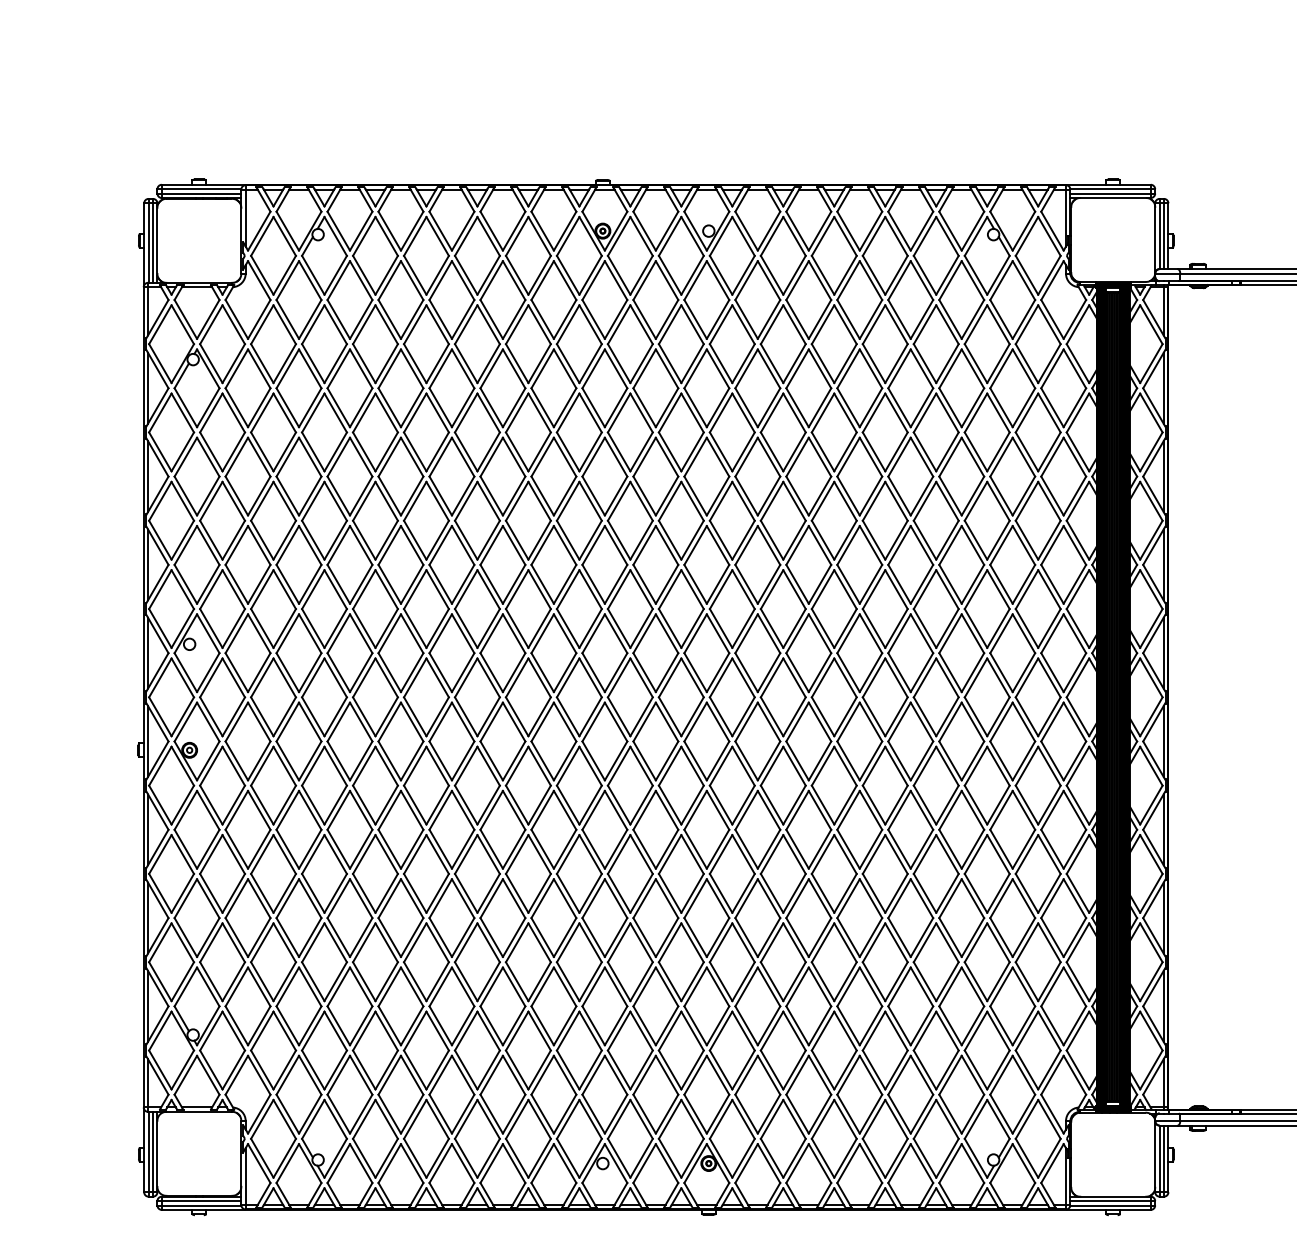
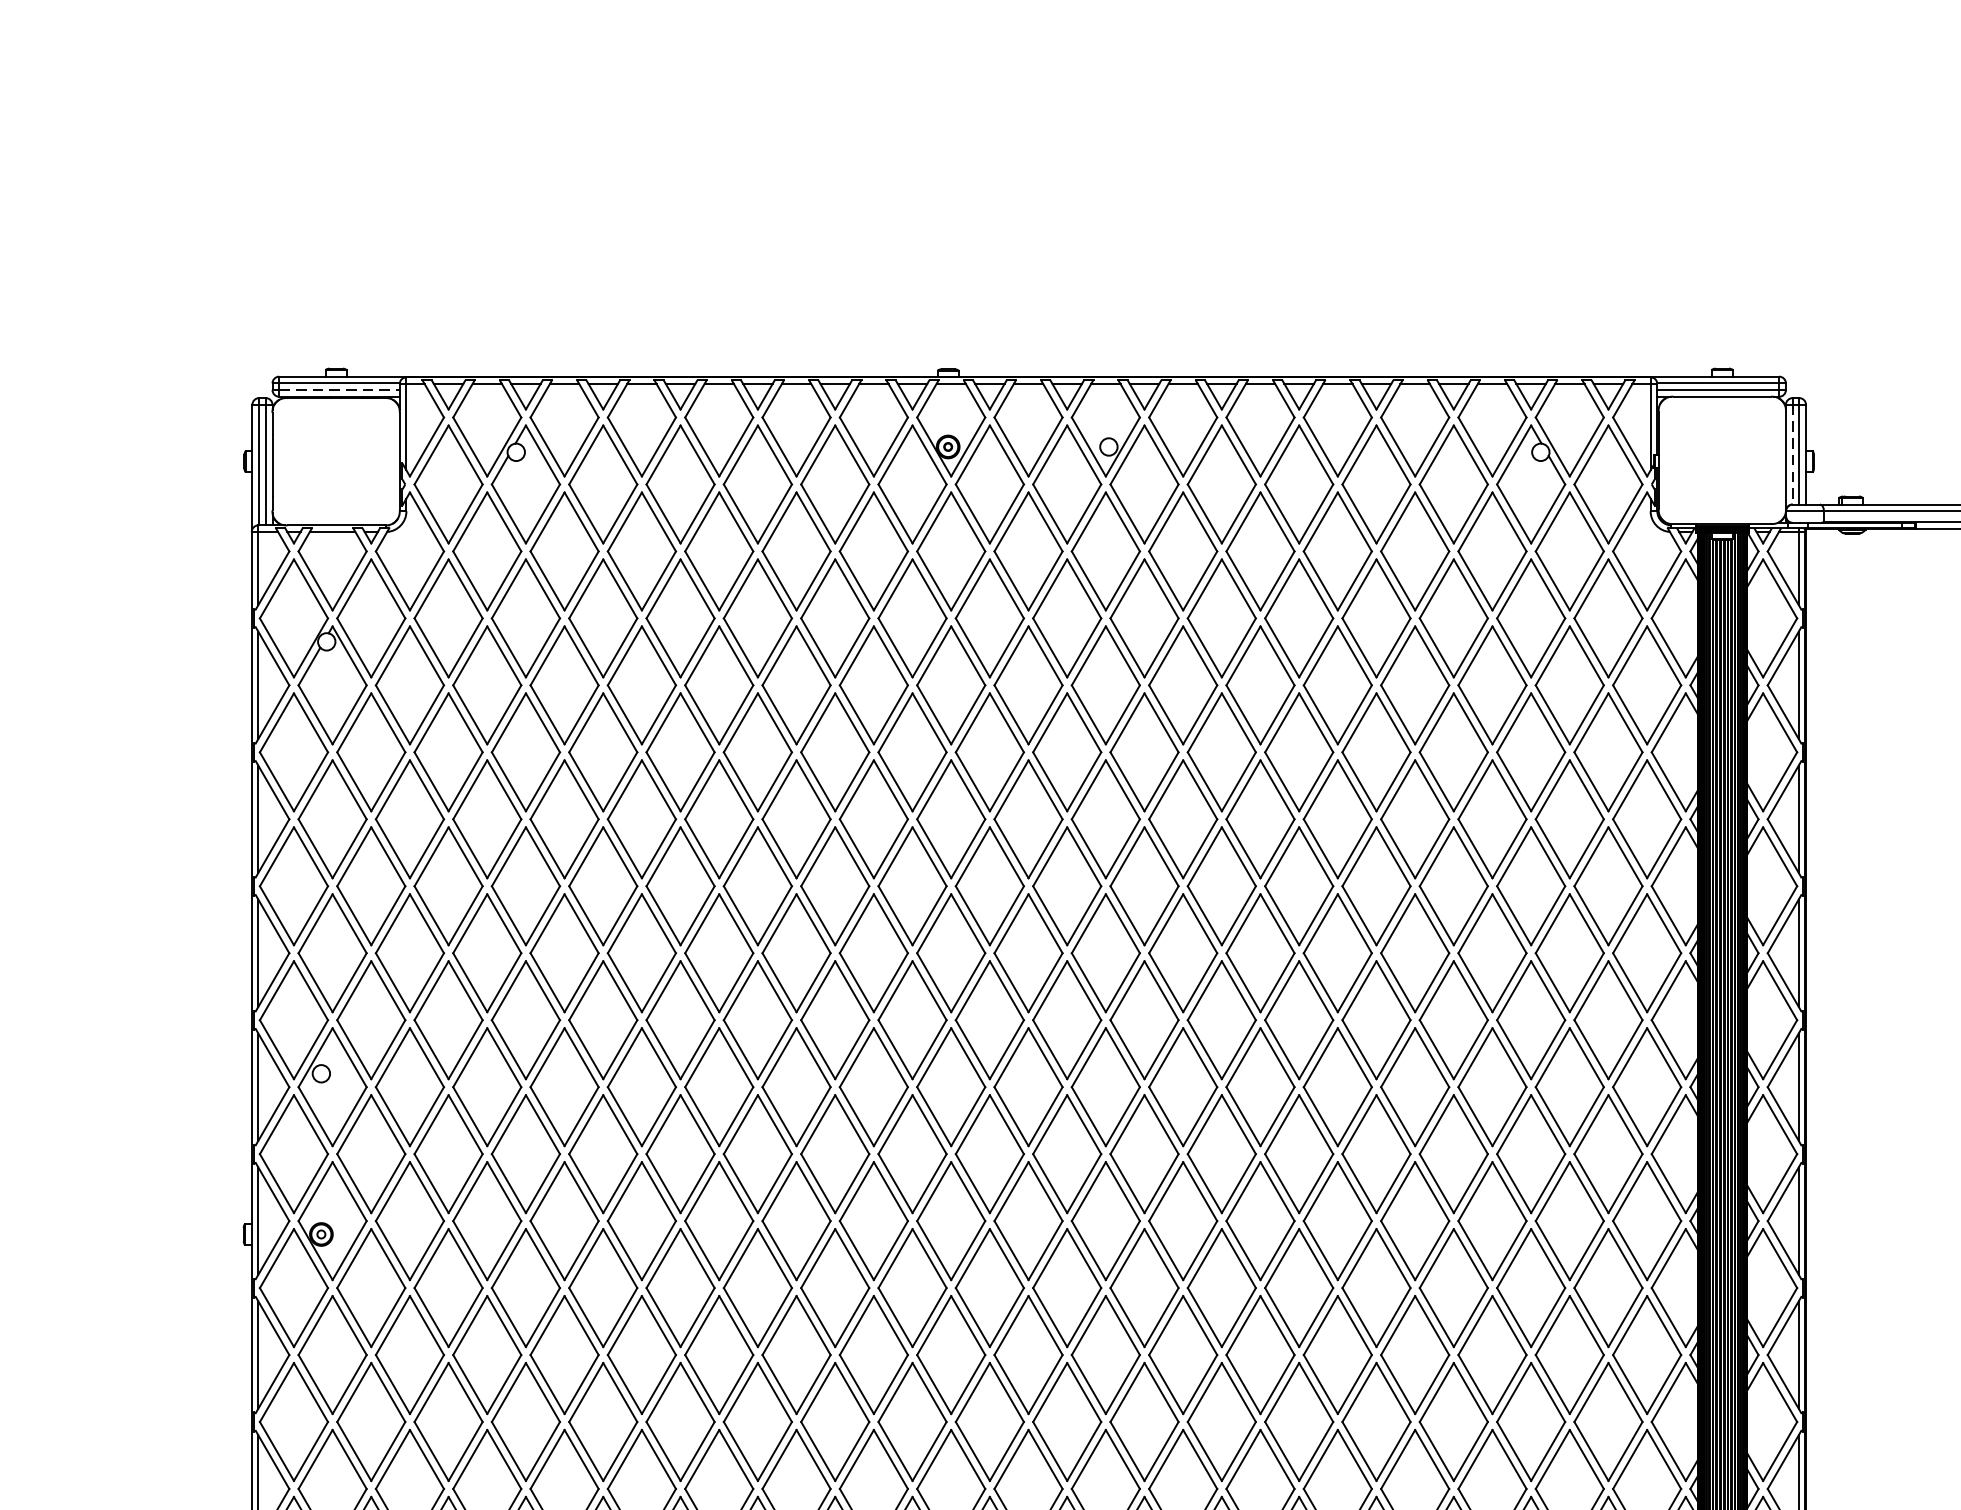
line: (201, 193) -> (339, 389), solid -> dashed
line: (1159, 236) -> (1792, 455), solid -> dashed

